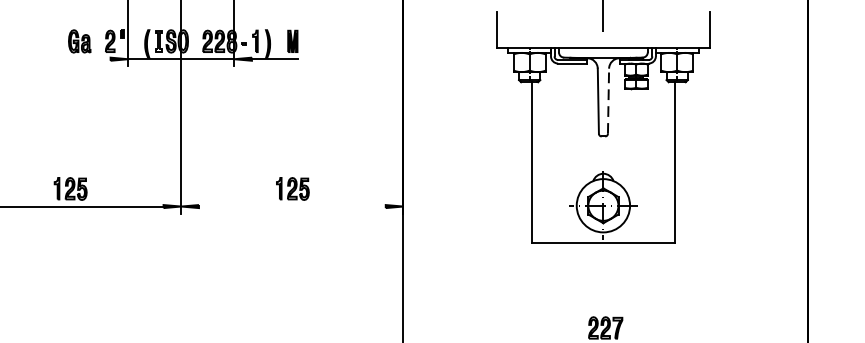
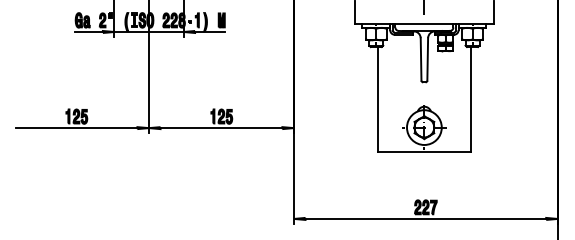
line: (88, 59) -> (88, 32), added
line: (608, 99) -> (427, 58), dashed -> solid
line: (292, 207) -> (221, 128), added

